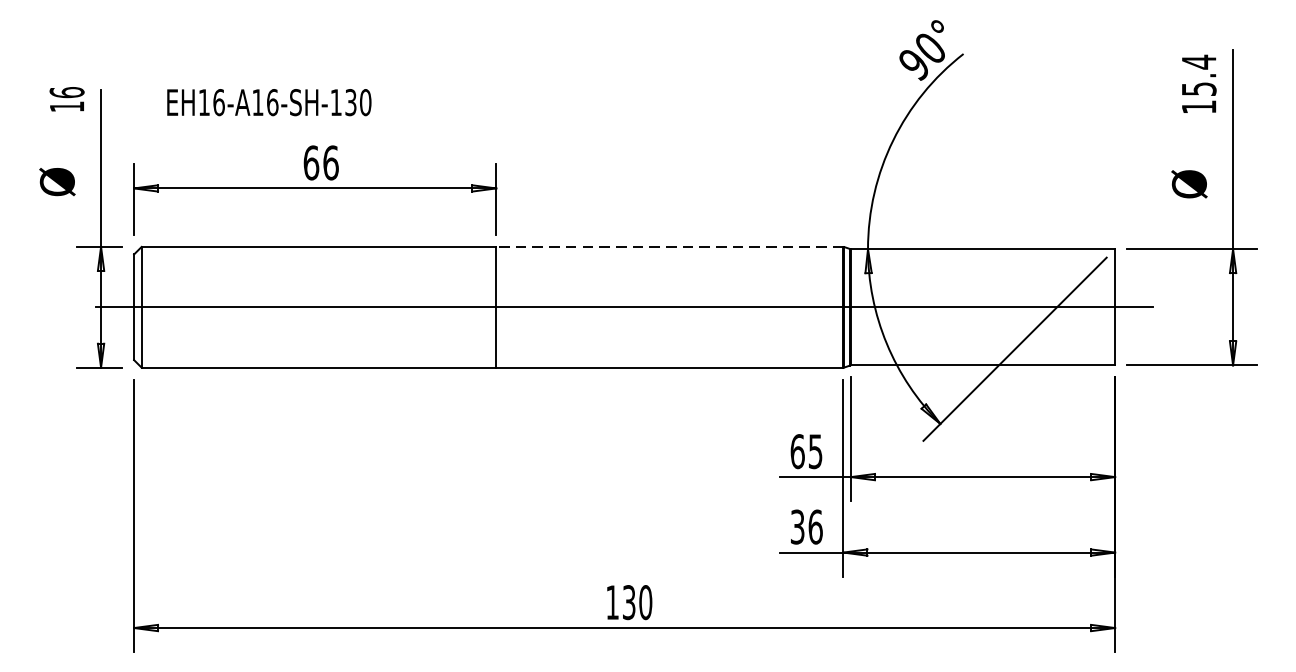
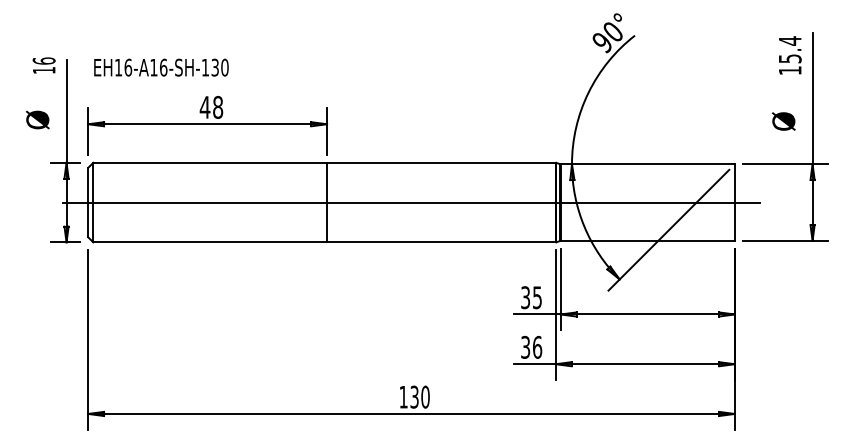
text: (269, 102) -> (161, 67), moved
text: (321, 161) -> (211, 106), 66 -> 48
line: (668, 246) -> (440, 162), dashed -> solid
text: (797, 451) -> (525, 297), 65 -> 35

